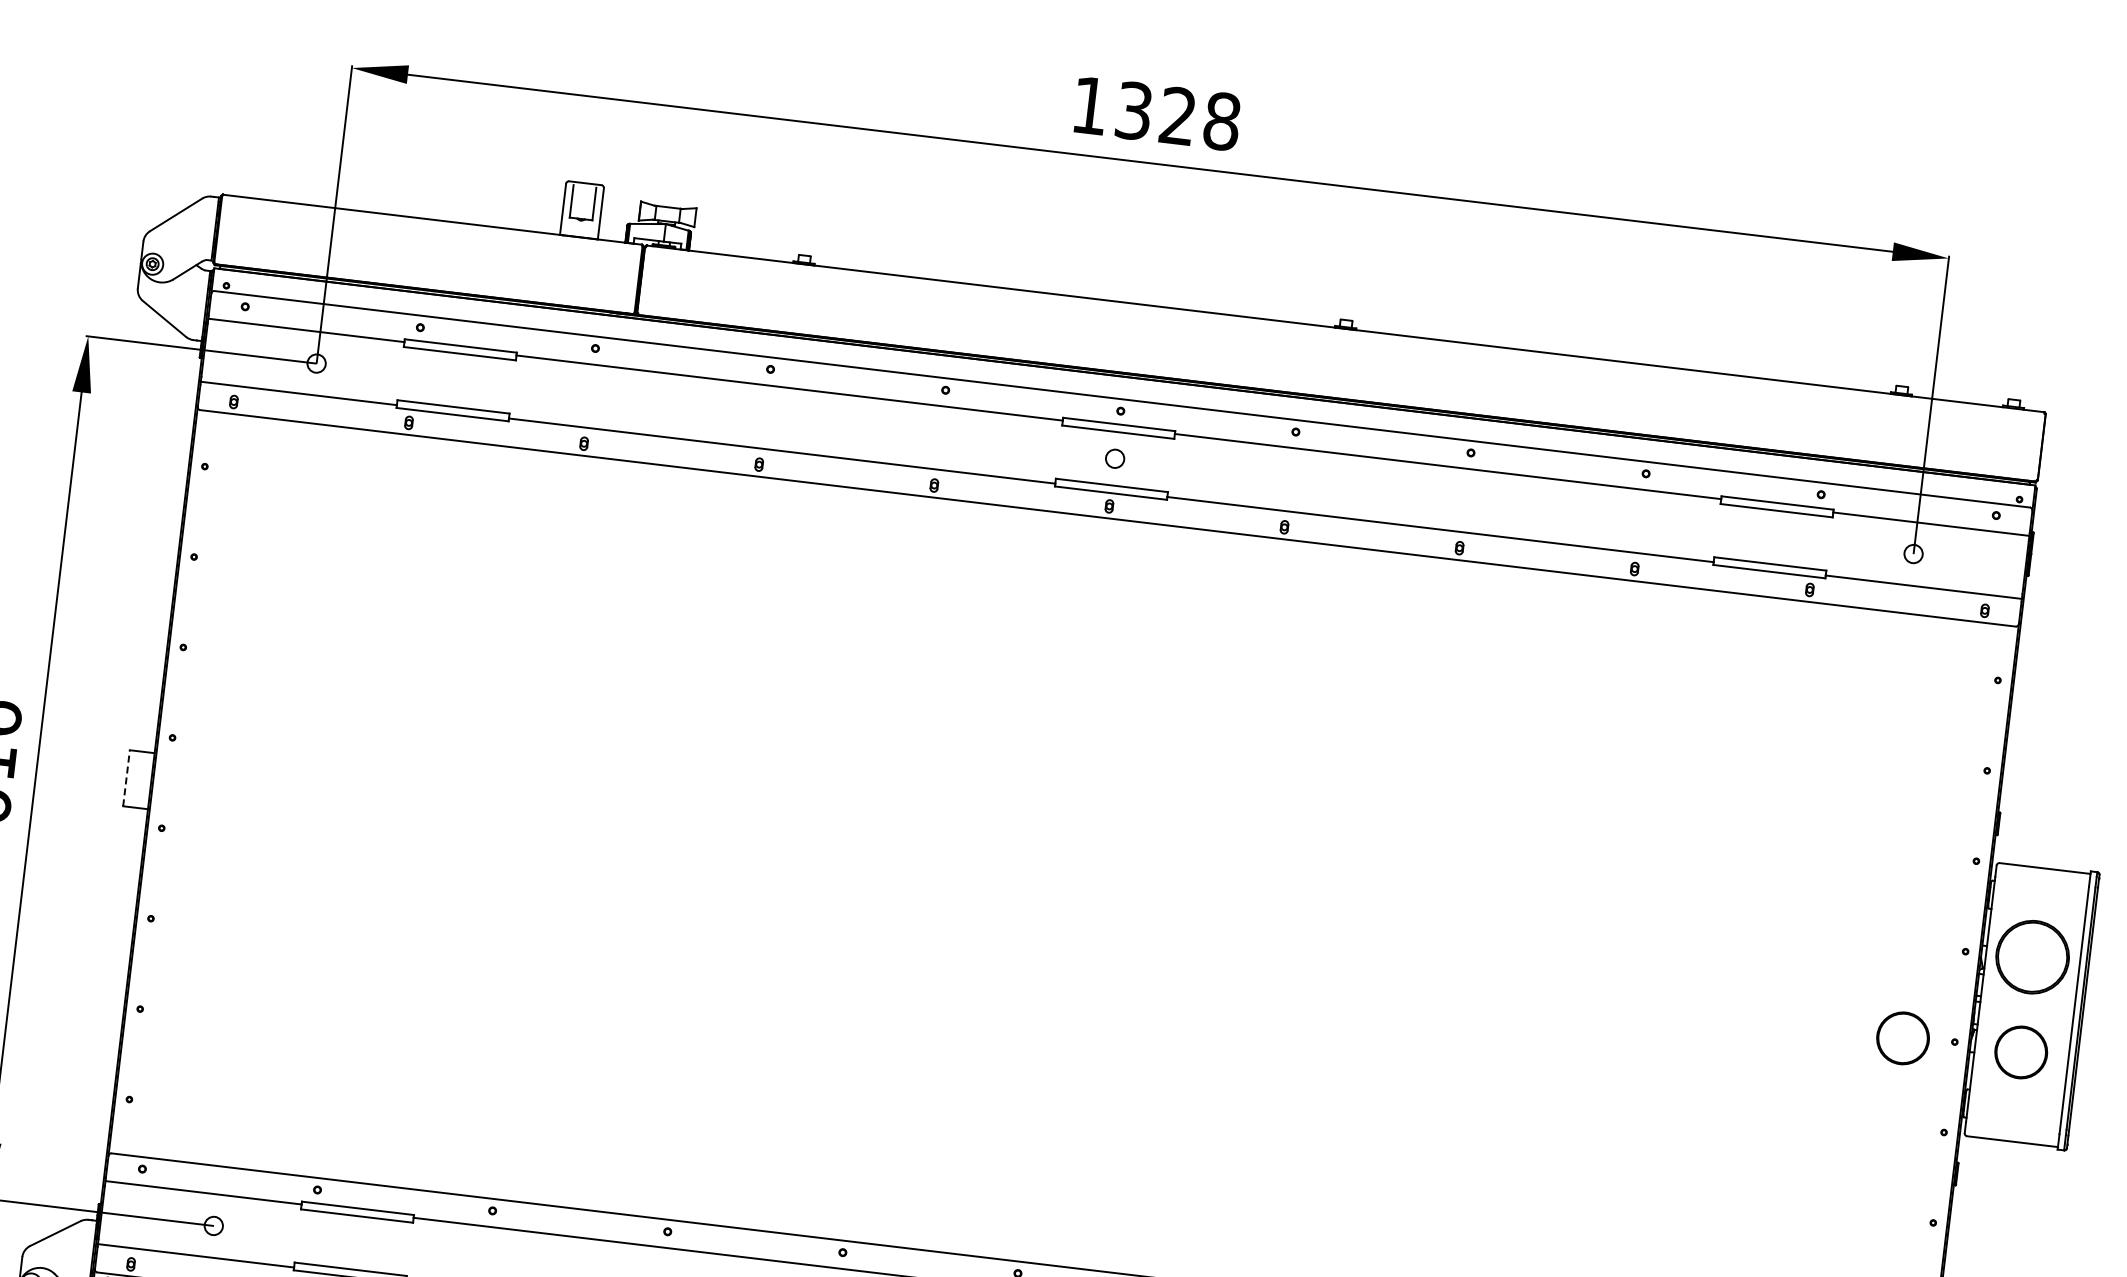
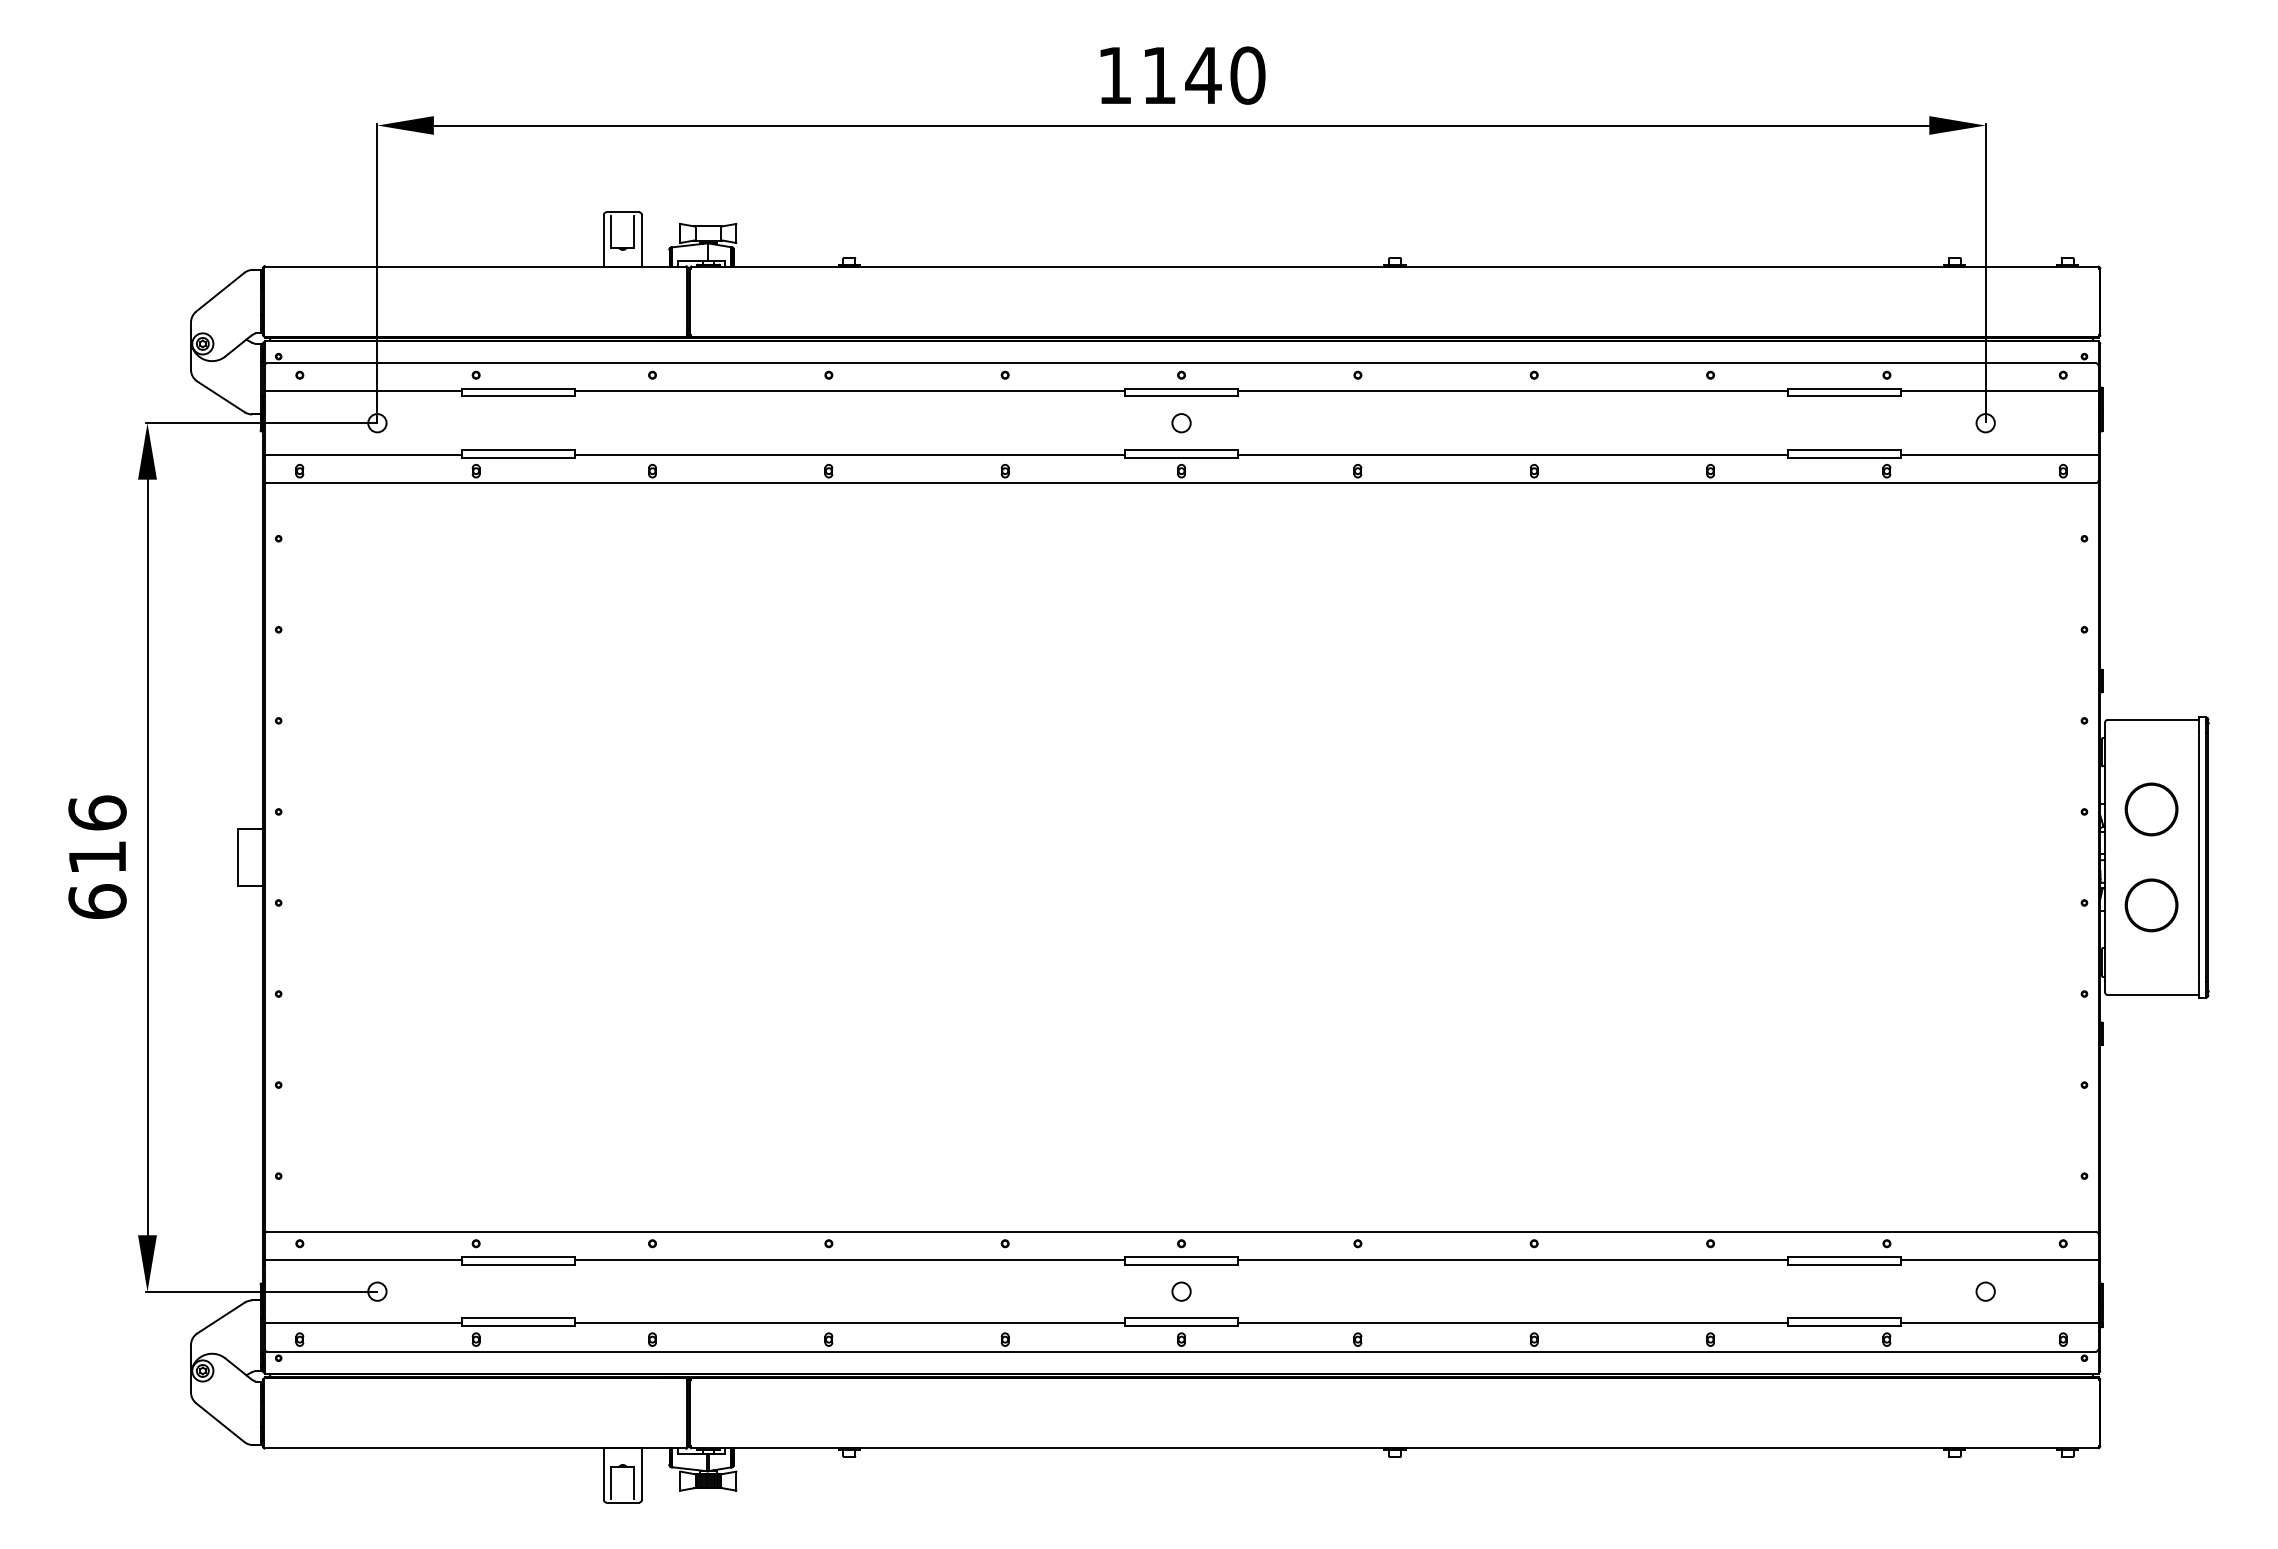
text: (1178, 116) -> (1203, 75), 1328 -> 1140
line: (126, 777) -> (237, 856), dashed -> solid
part: (2032, 957) -> (2151, 809), size x0.71
part: (1902, 1038) -> (2032, 905), removed

